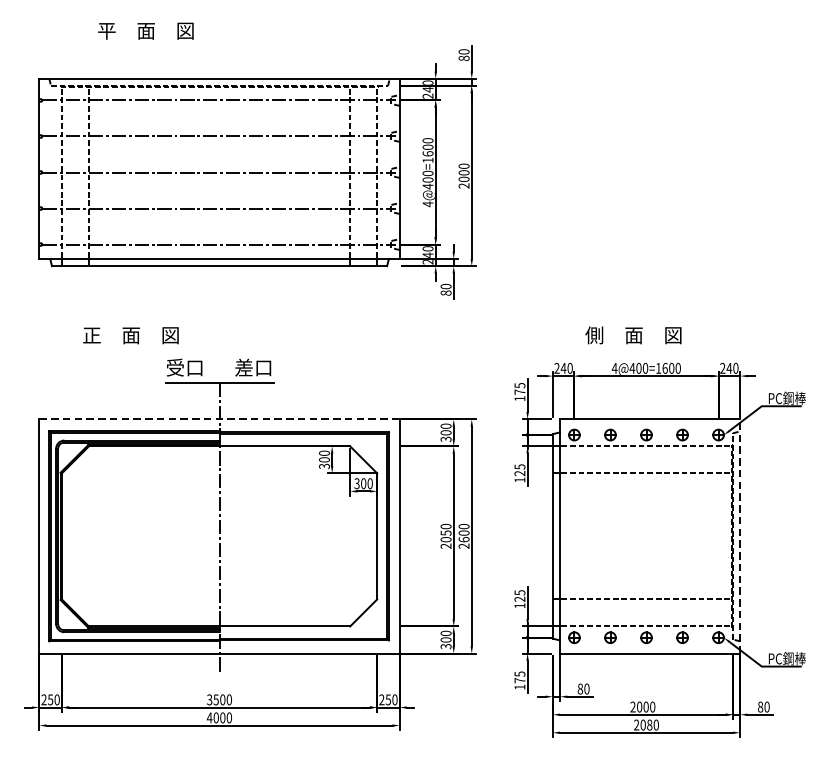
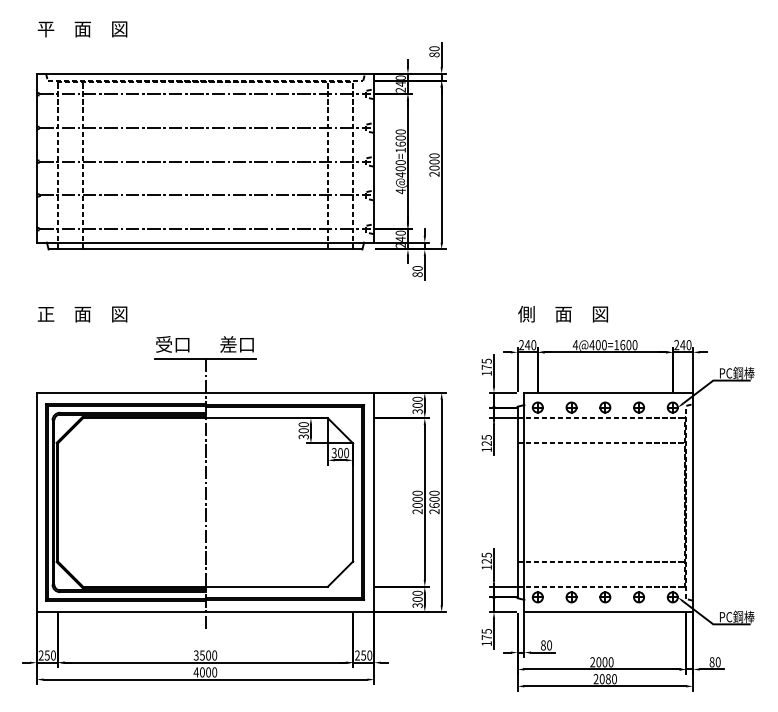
text: (145, 31) -> (82, 29), moved
text: (130, 335) -> (82, 314), moved
text: (632, 335) -> (562, 314), moved
line: (219, 418) -> (205, 392), dashed -> solid
text: (445, 532) -> (417, 498), 2050 -> 2000
line: (740, 536) -> (693, 502), dashed -> solid

